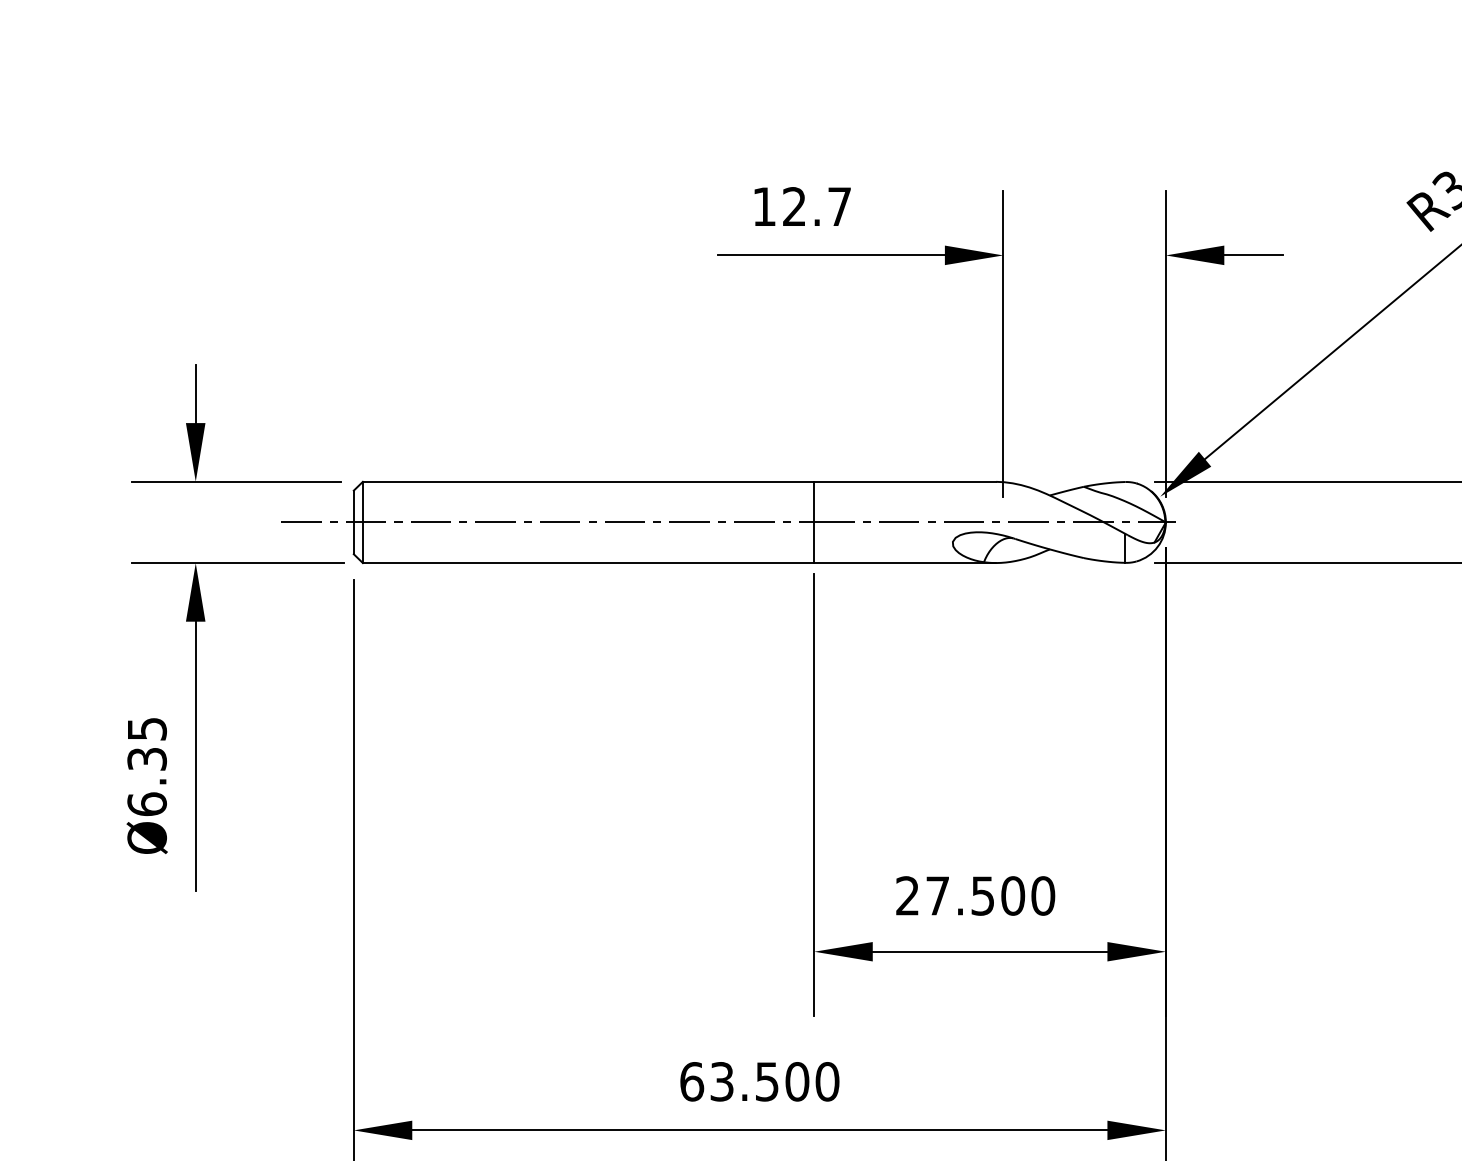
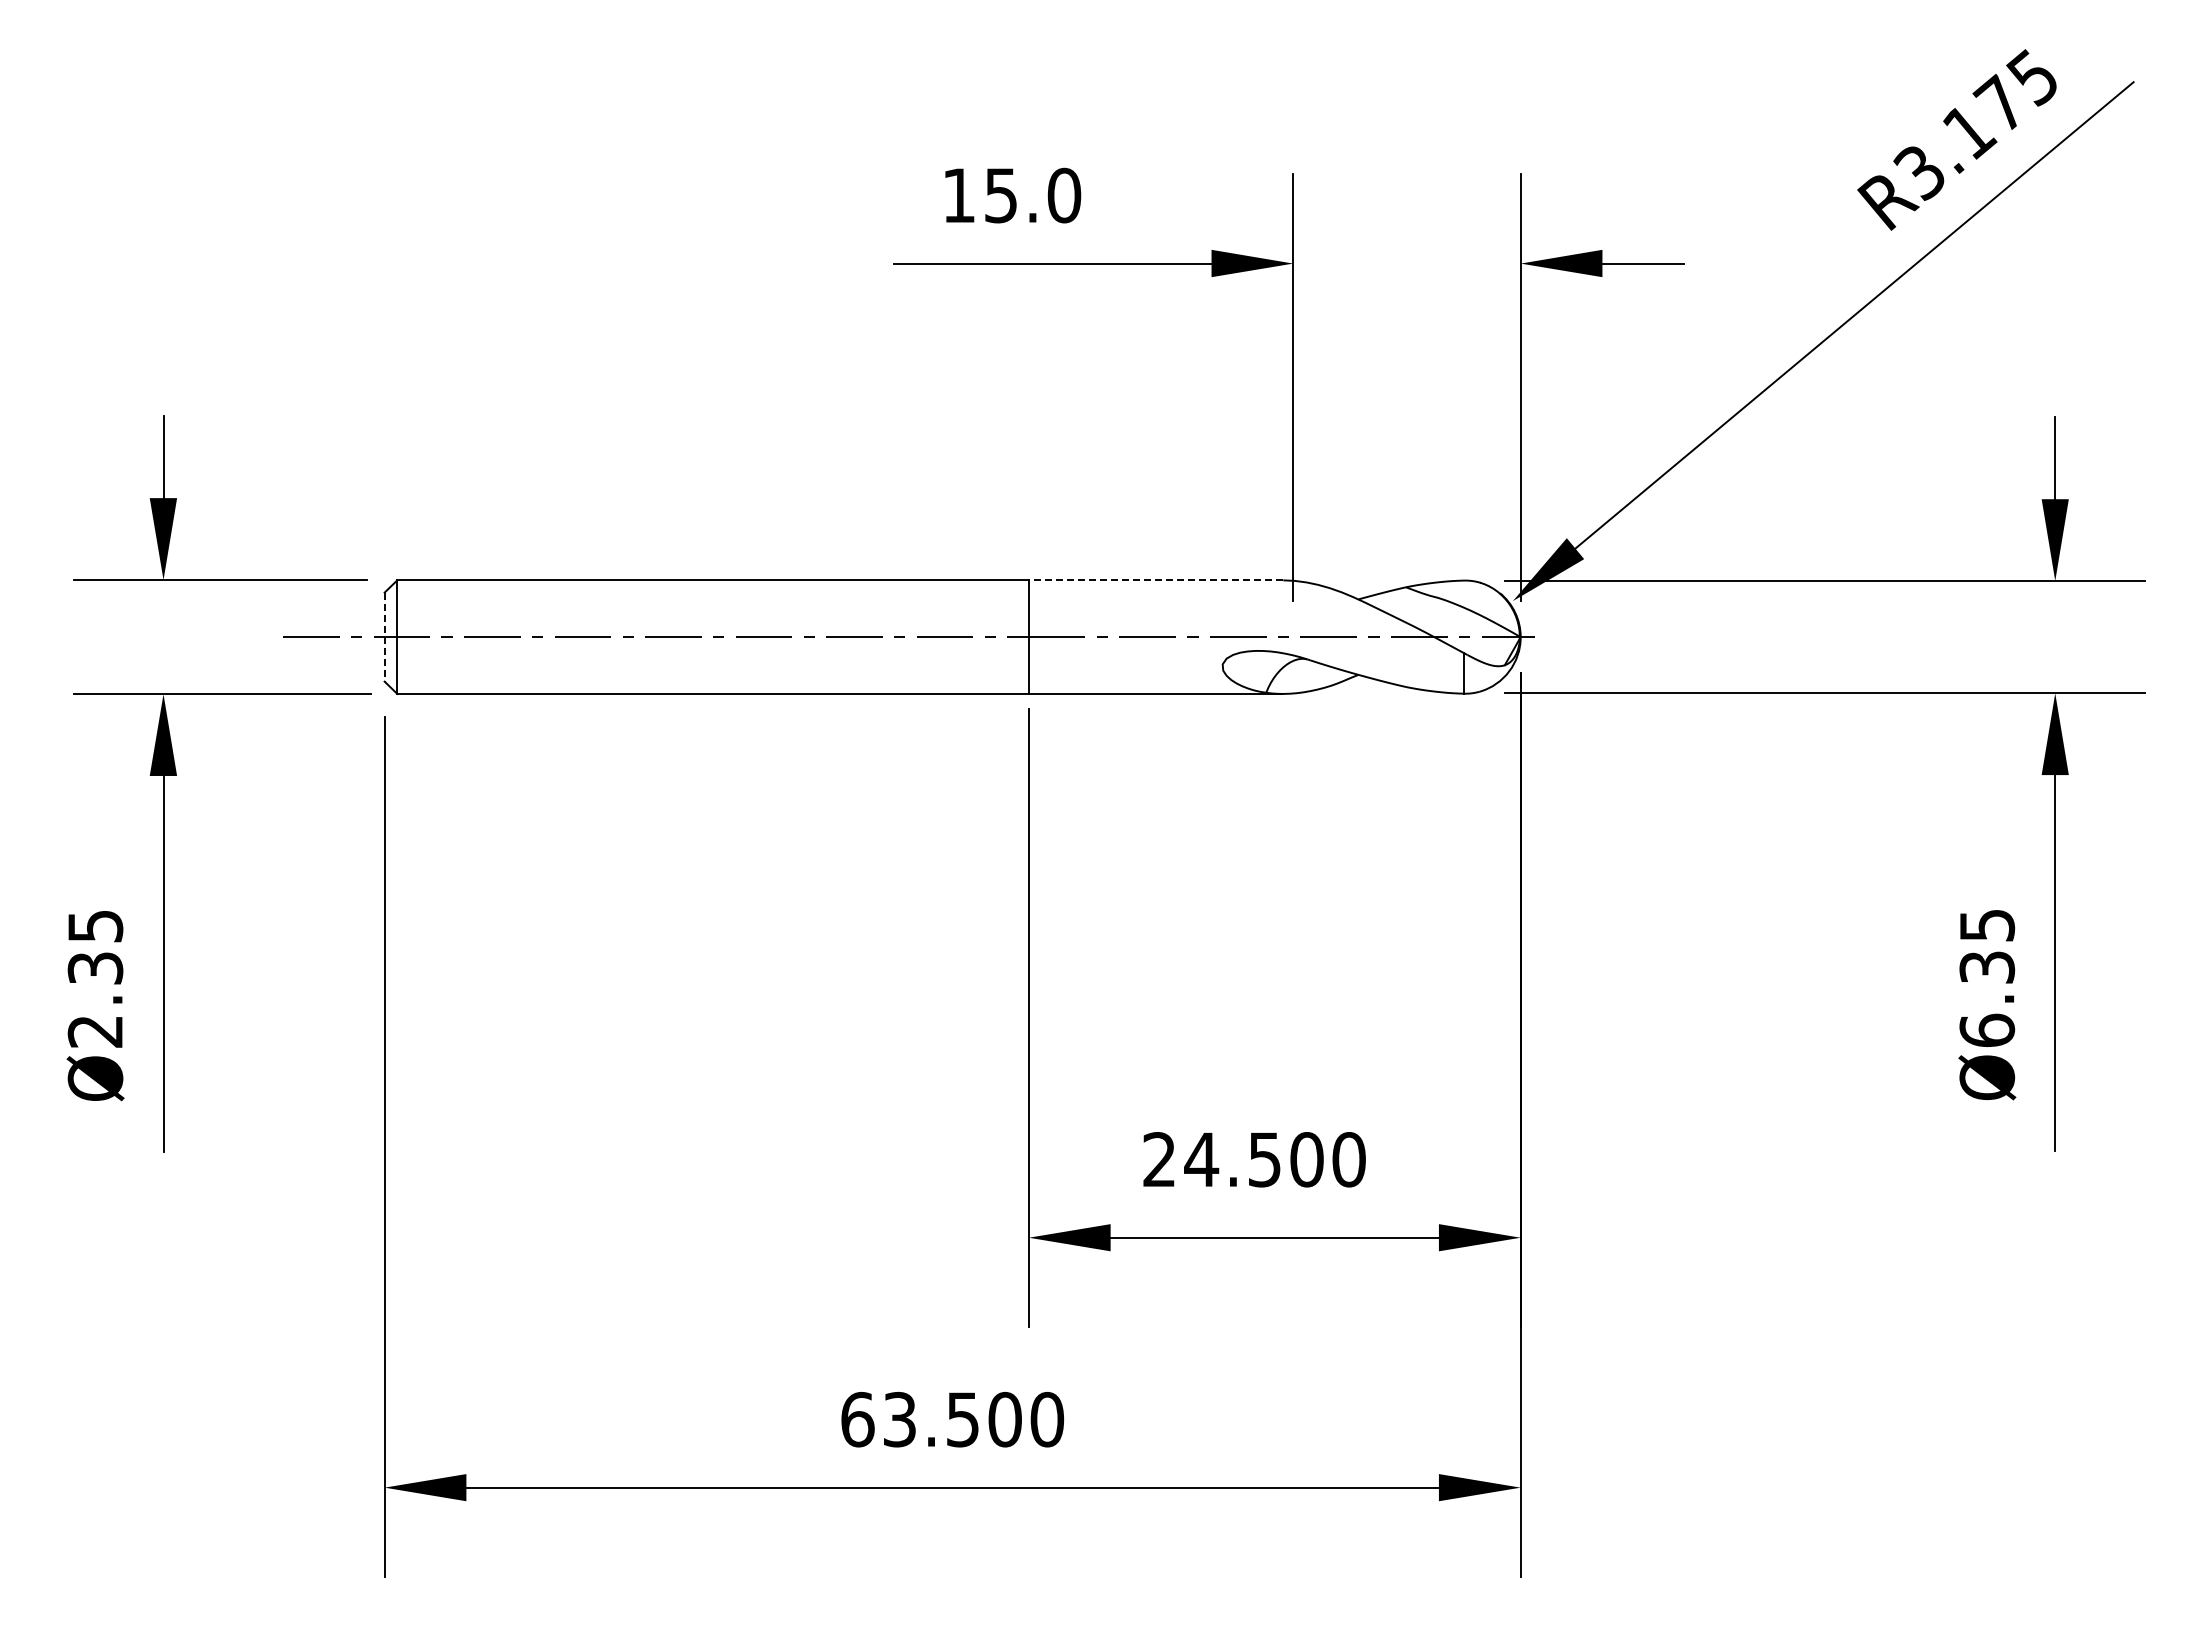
text: (817, 206) -> (1033, 195), 12.7 -> 15.0
line: (904, 481) -> (1155, 580), solid -> dashed
line: (353, 522) -> (384, 637), solid -> dashed
text: (147, 803) -> (95, 1030), Ø6.35 -> Ø2.35
text: (937, 895) -> (1201, 1159), 27.500 -> 24.500

